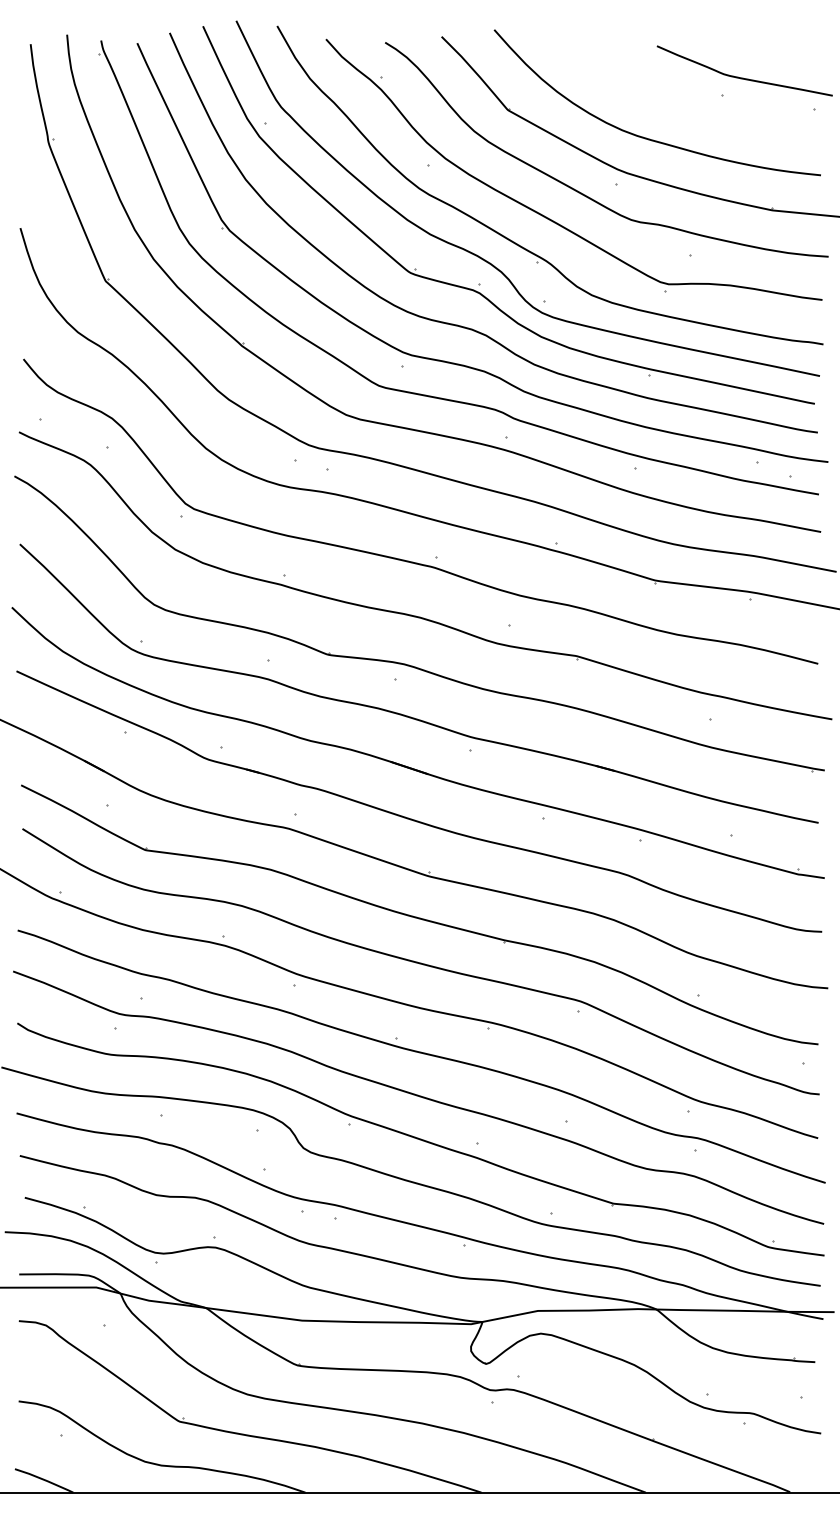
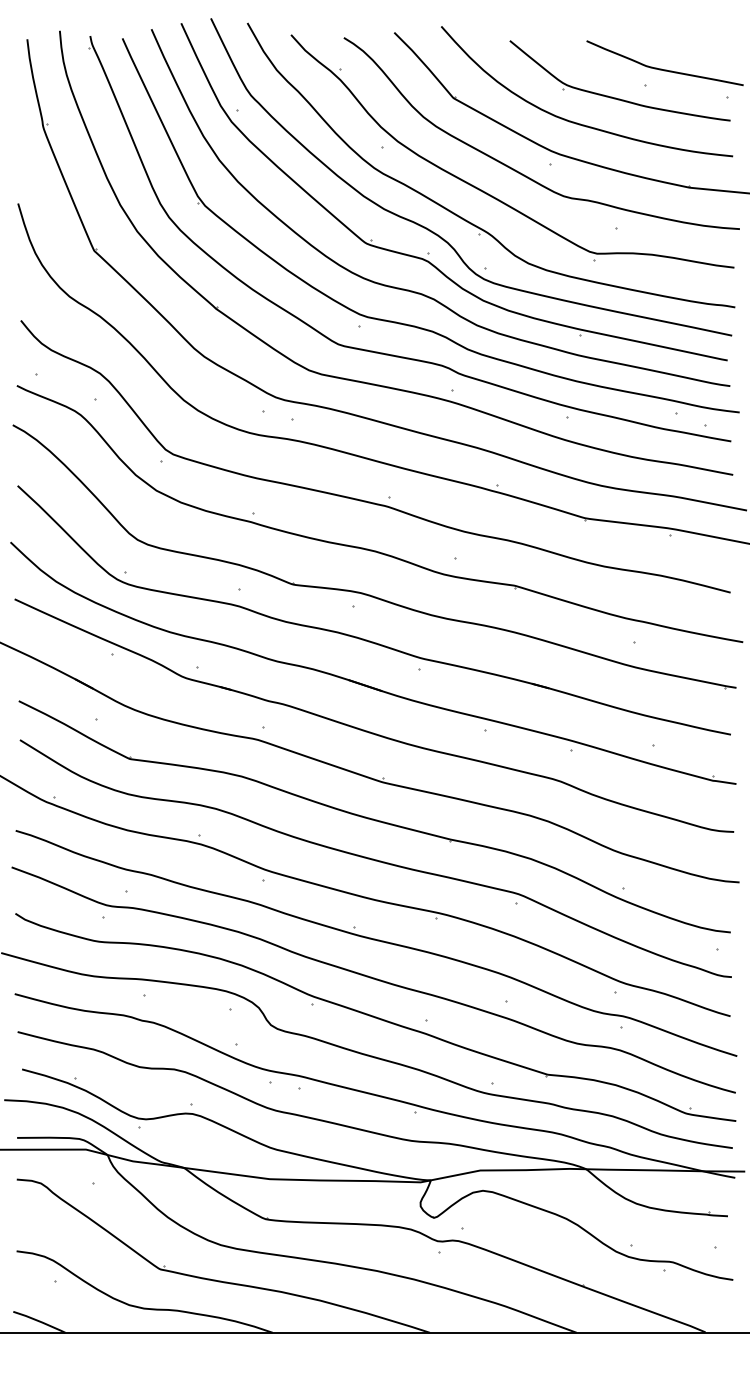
part: (690, 109) -> (616, 97), added

